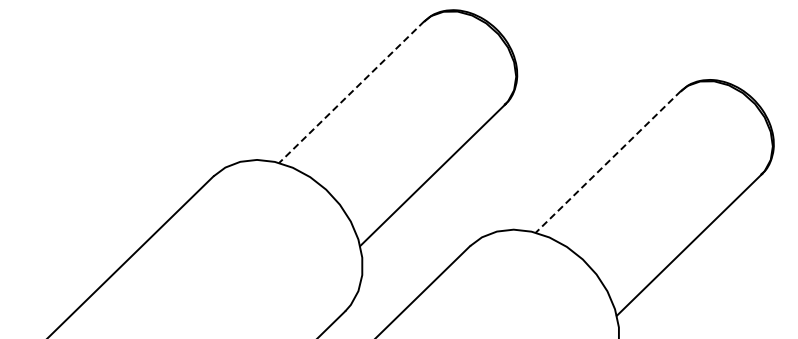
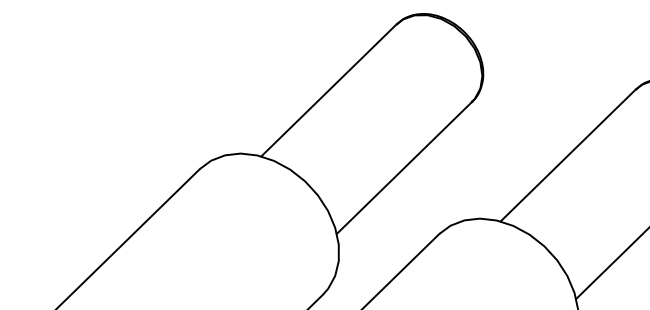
line: (351, 92) -> (328, 90), dashed -> solid
line: (608, 162) -> (568, 155), dashed -> solid

